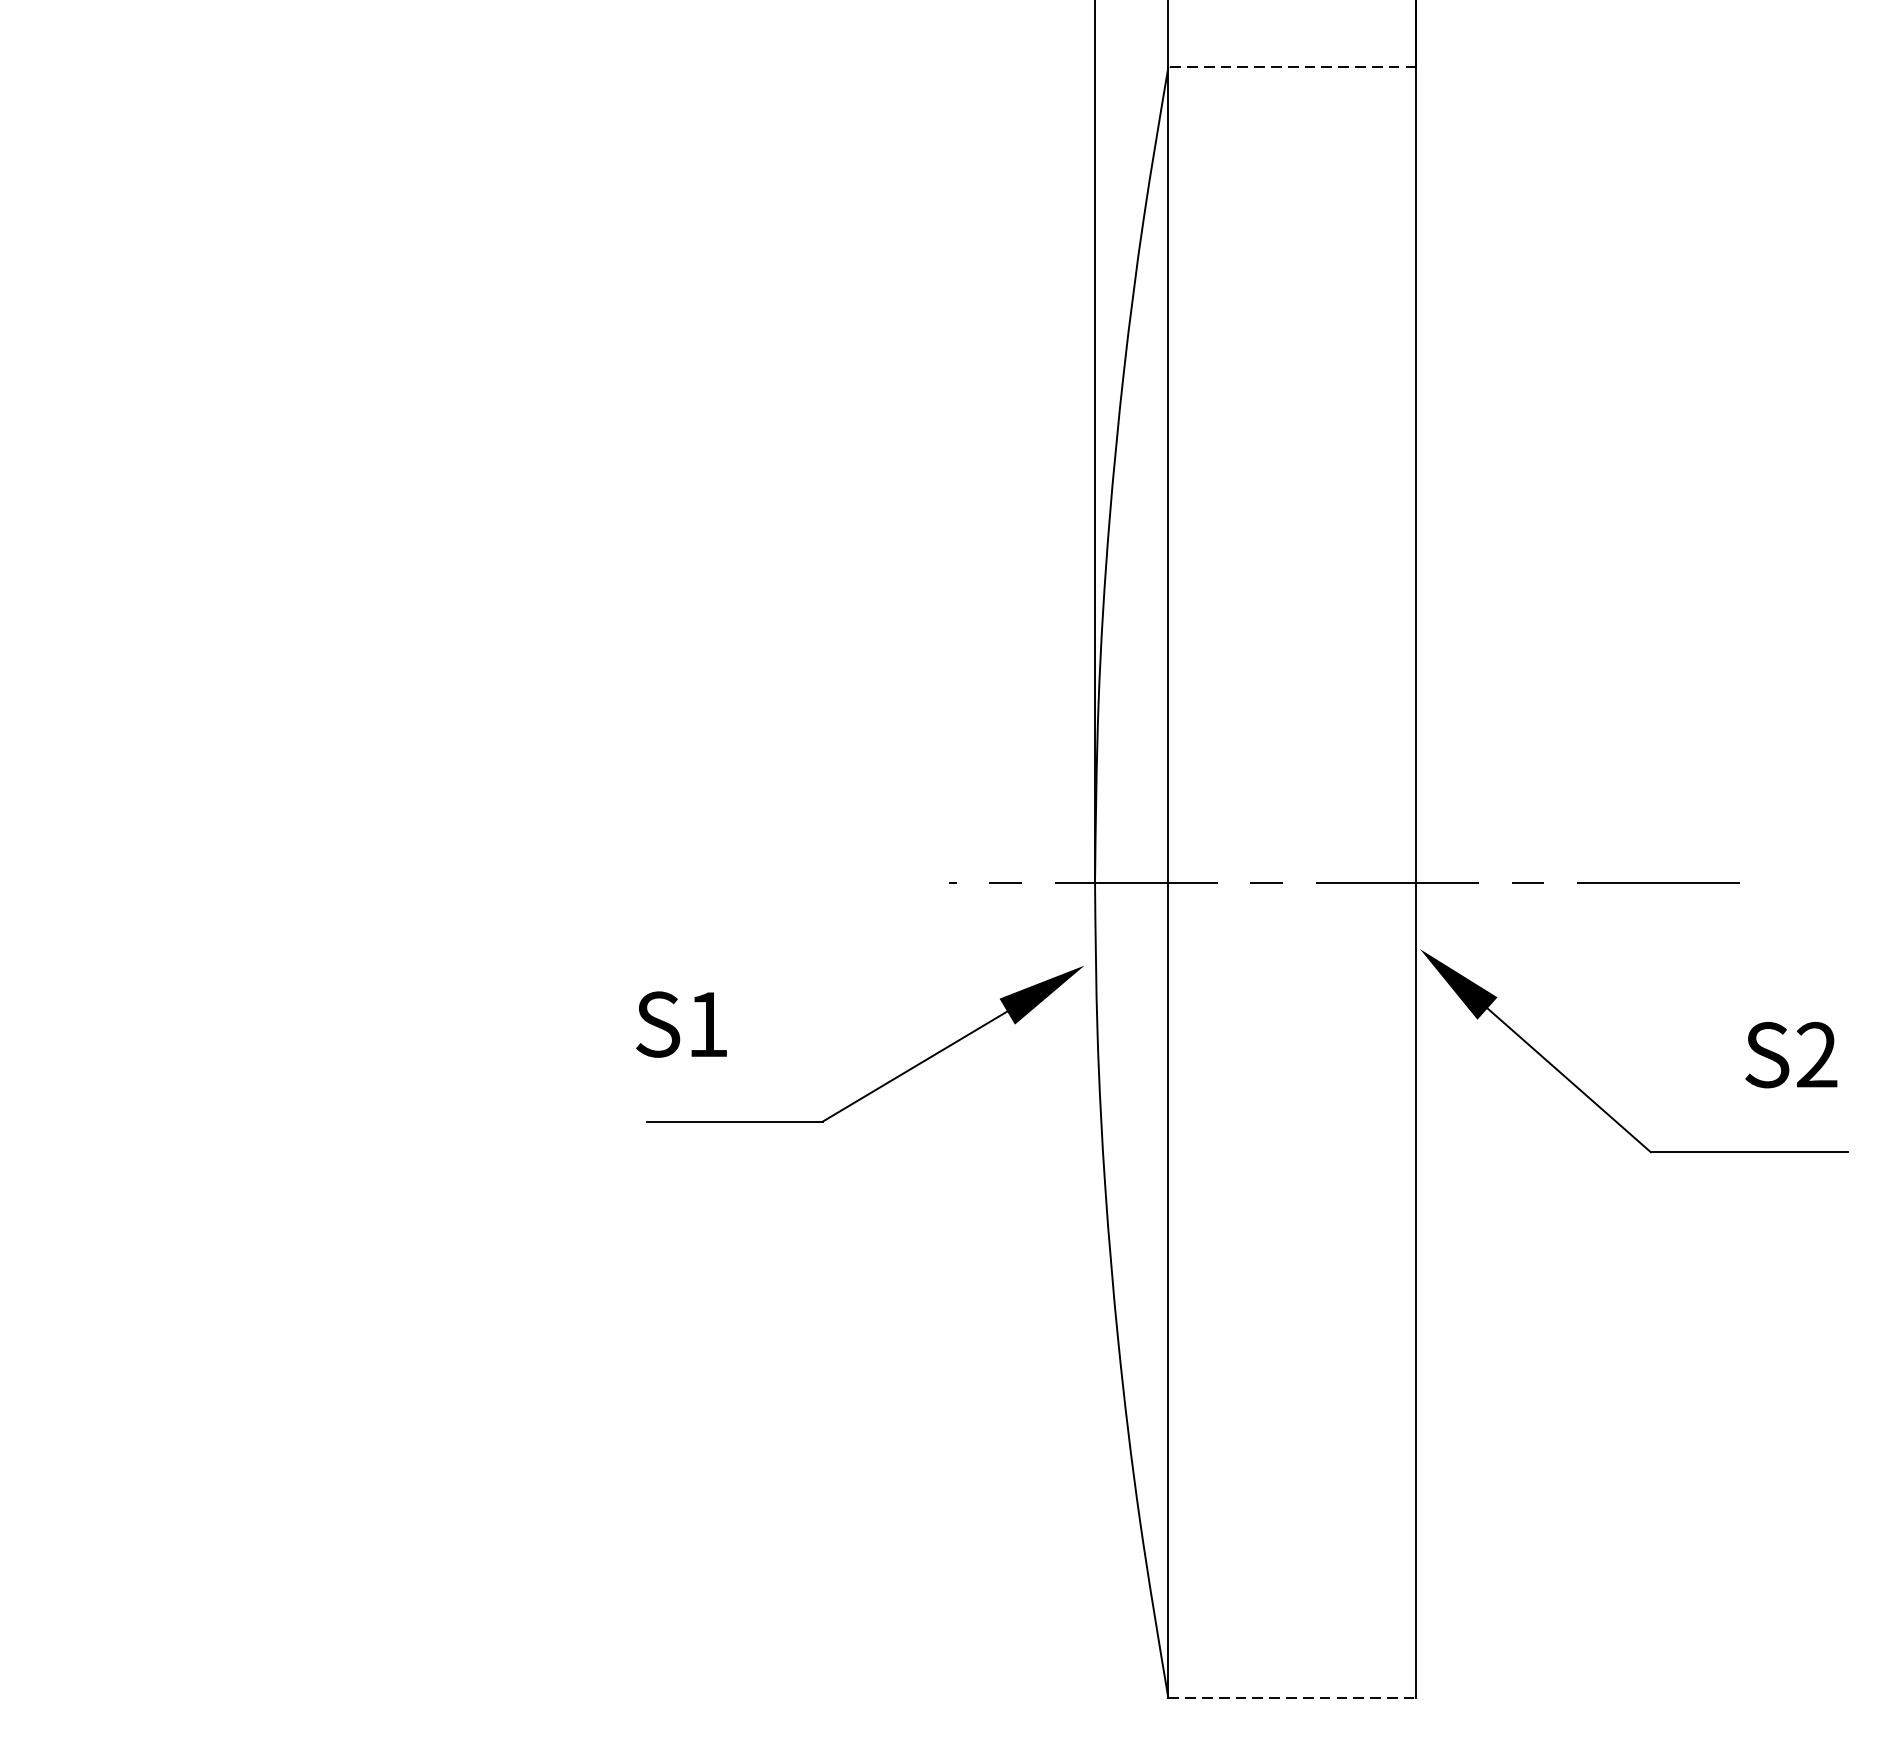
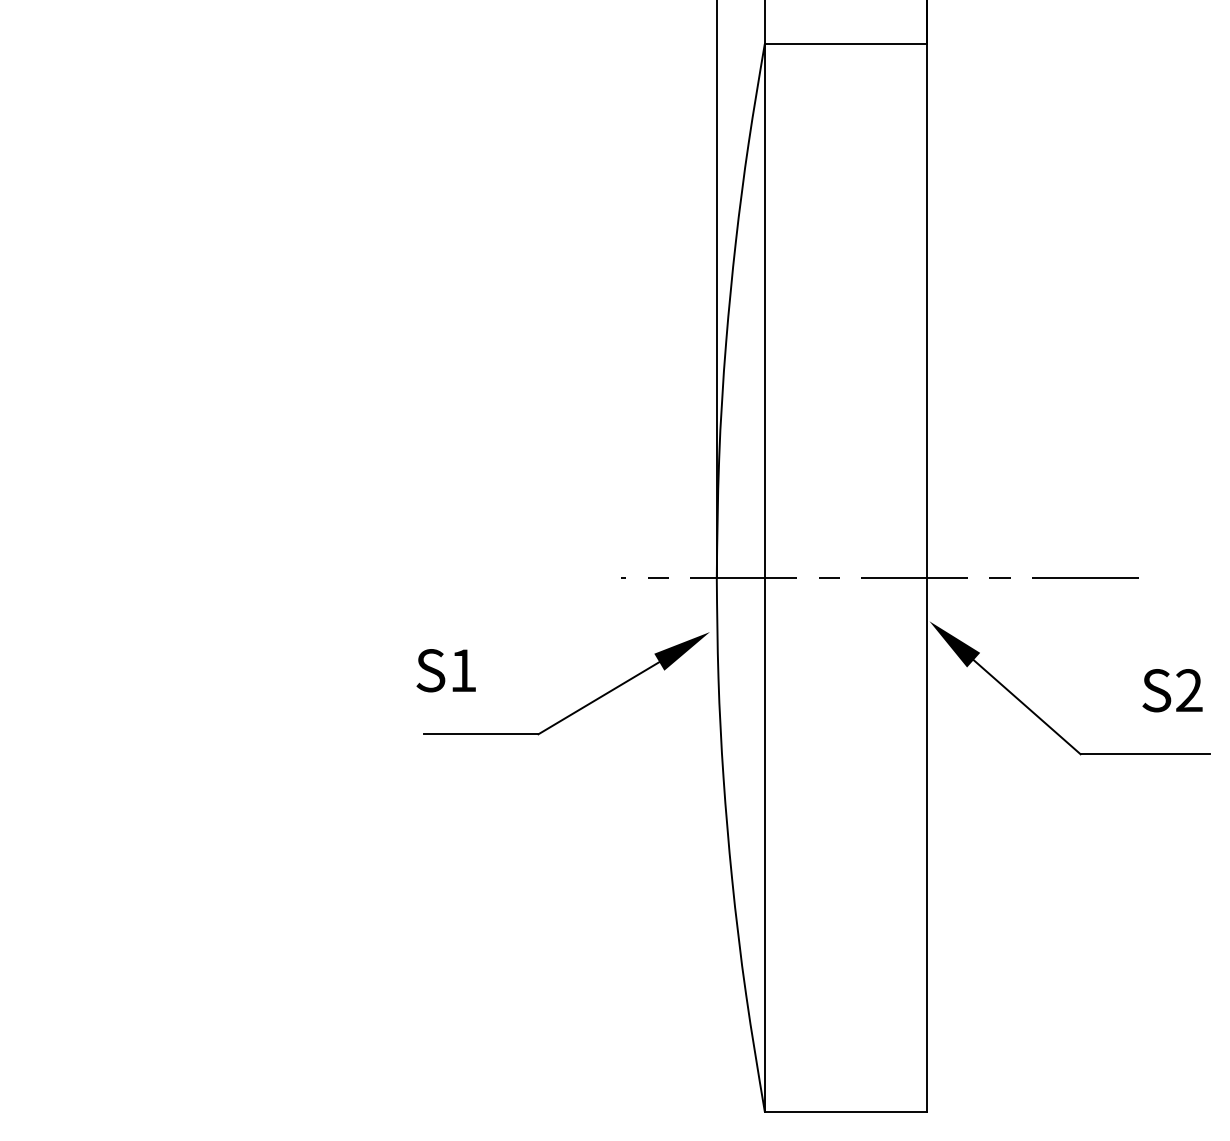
line: (1291, 66) -> (845, 43), dashed -> solid
line: (1293, 1698) -> (846, 1111), dashed -> solid

